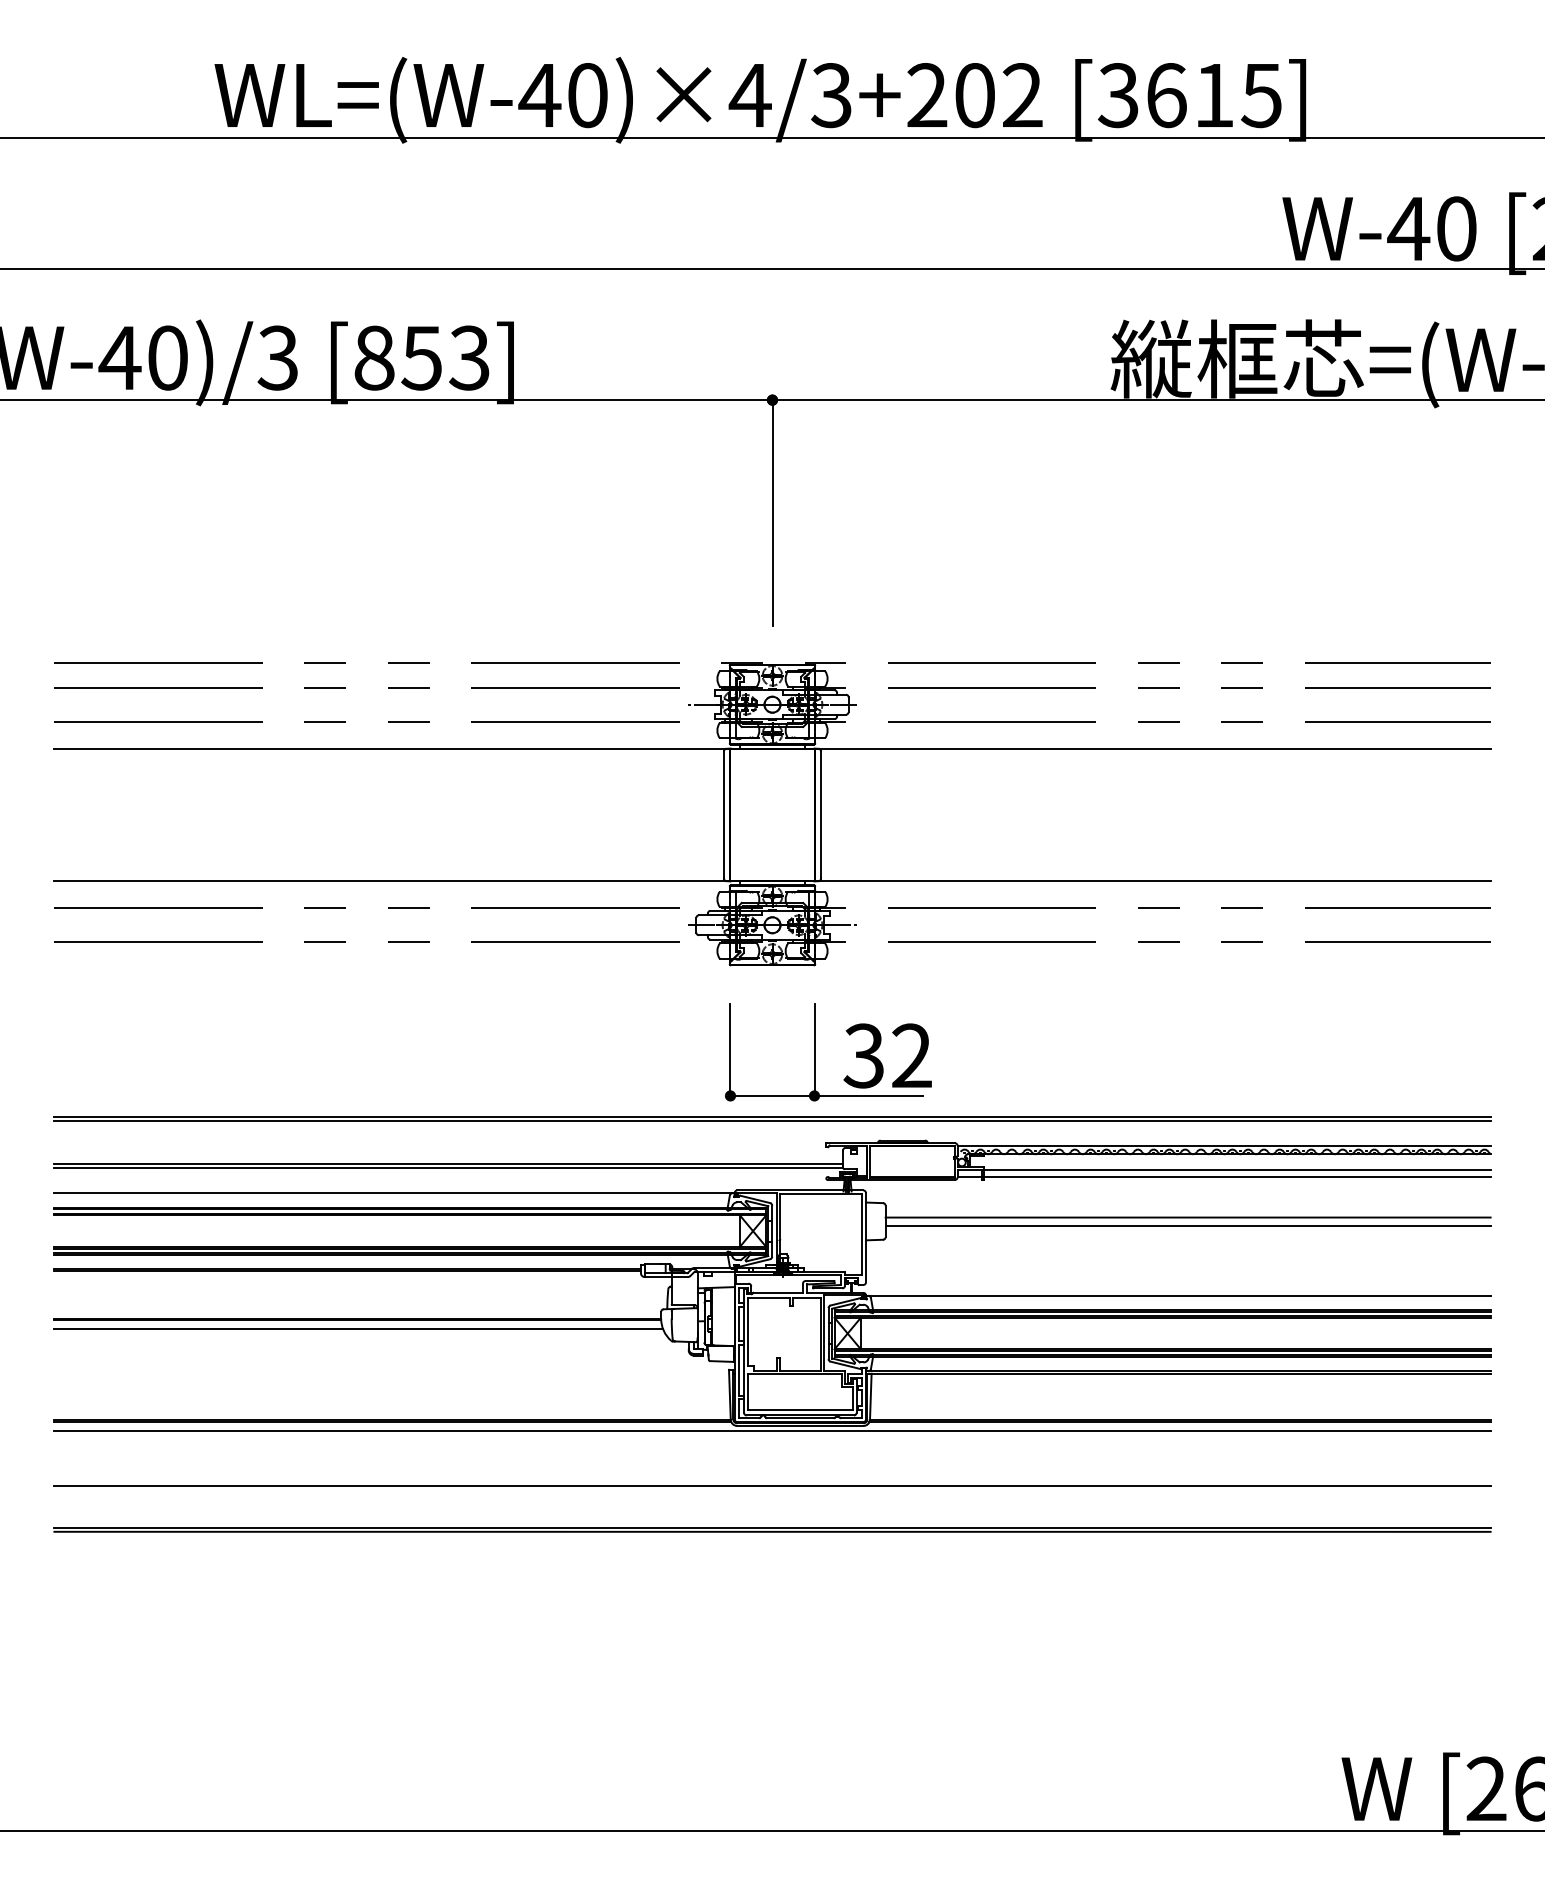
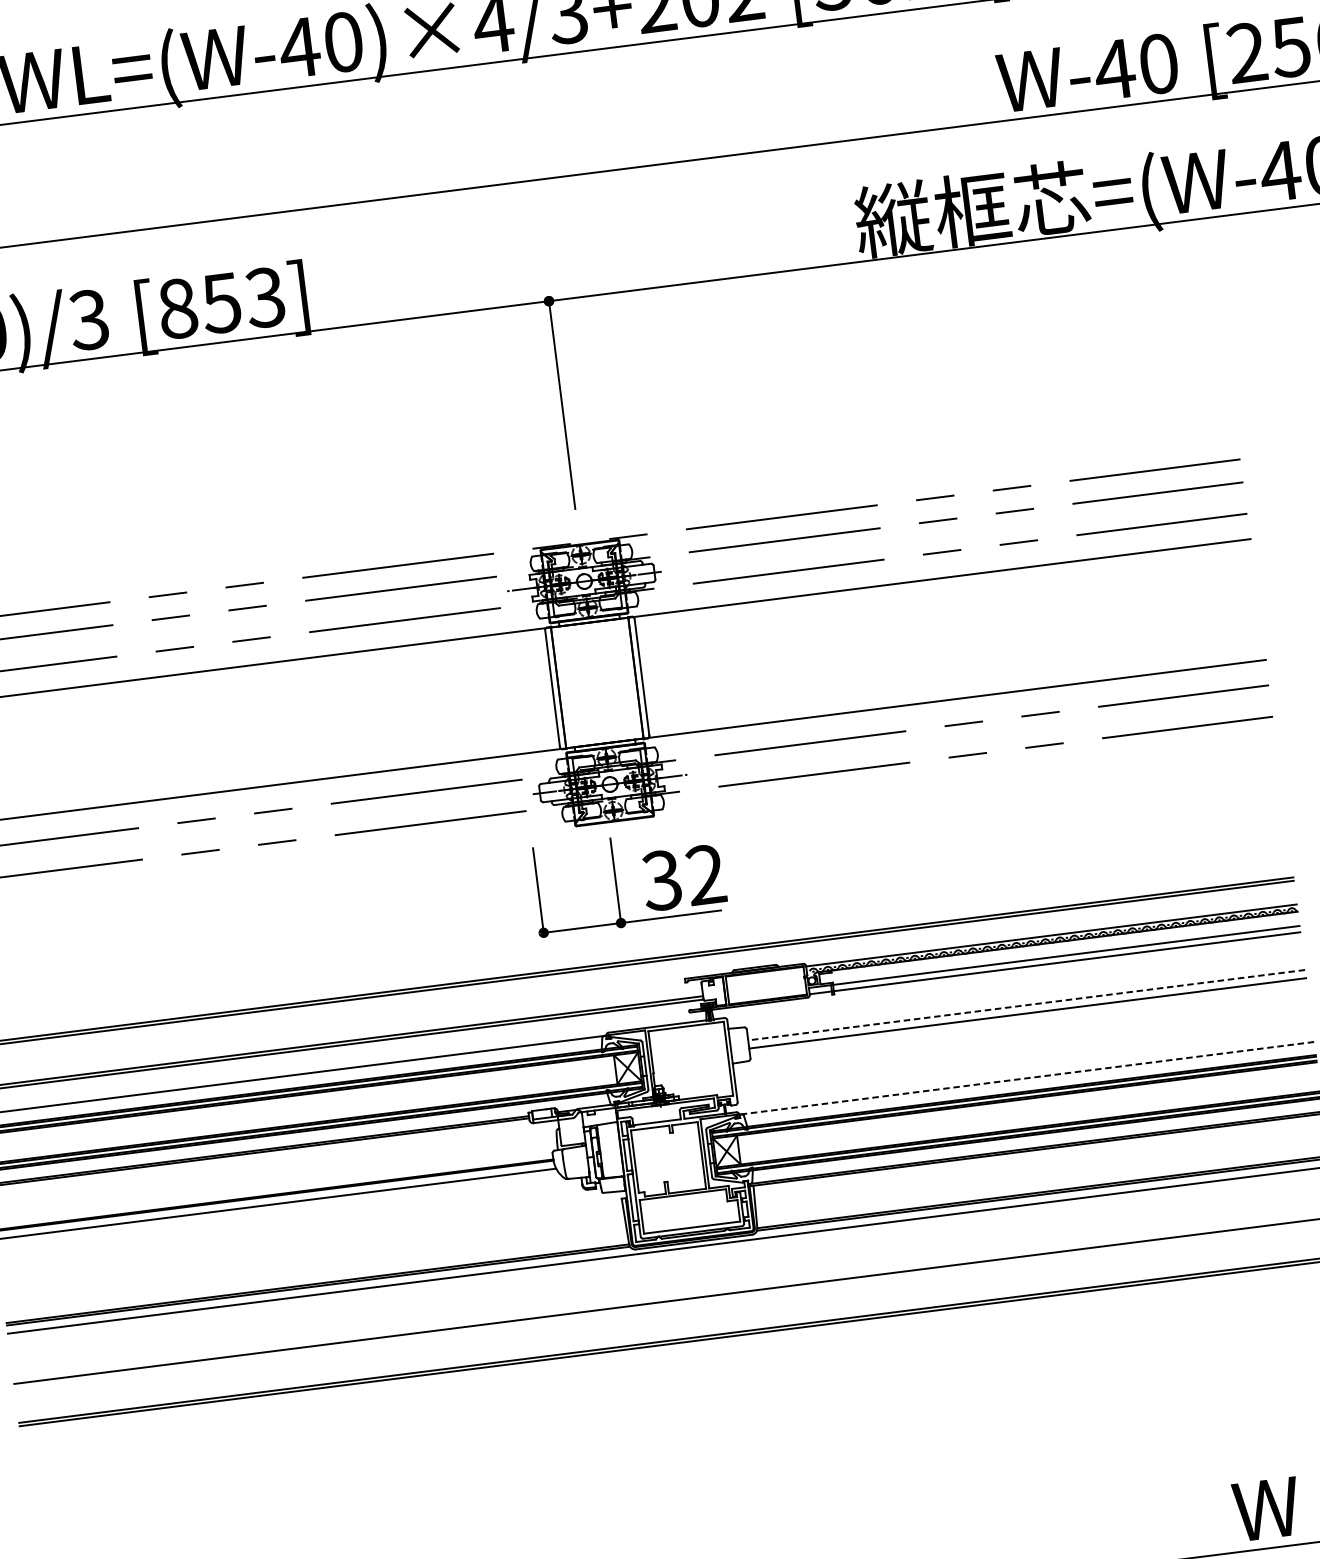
part: (815, 1052) -> (616, 882), moved
line: (1187, 1217) -> (1026, 1005), solid -> dashed
line: (1177, 1295) -> (1025, 1078), solid -> dashed

